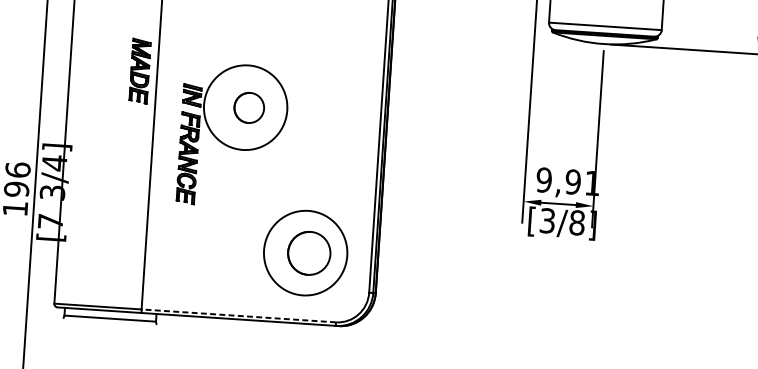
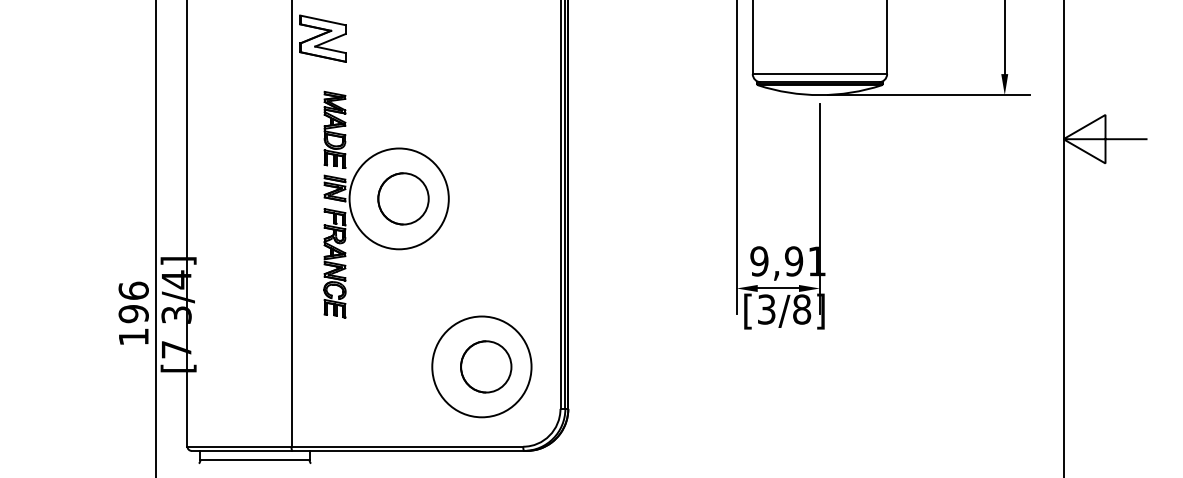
part: (139, 70) -> (334, 129), moved
part: (249, 107) -> (403, 198), size x1.43
line: (238, 315) -> (407, 446), dashed -> solid

